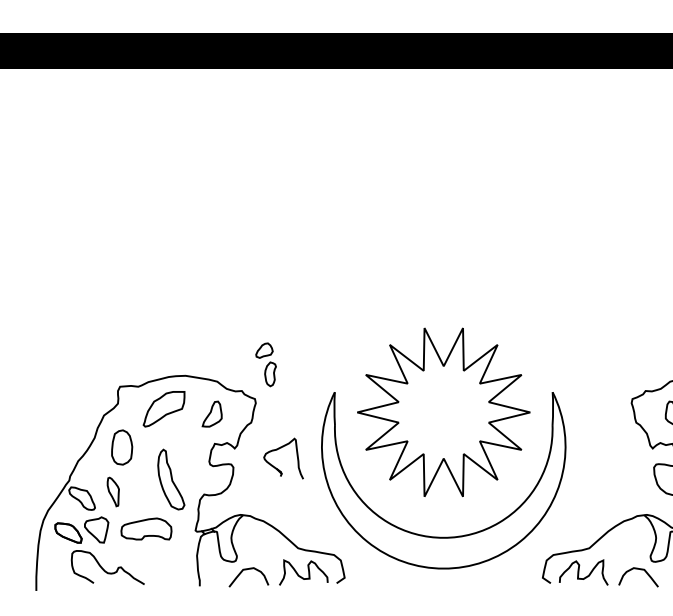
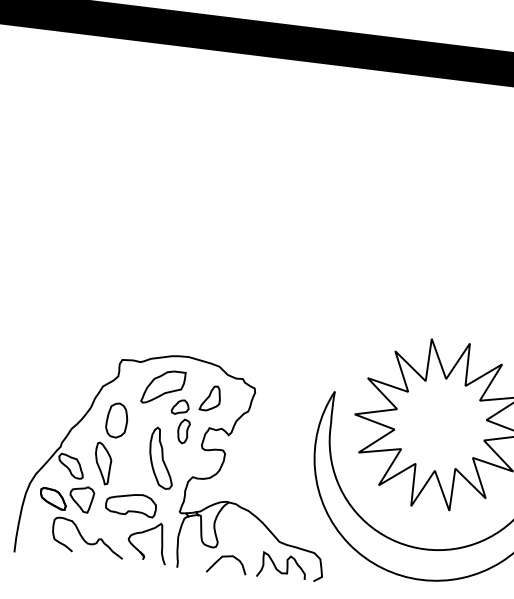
part: (265, 364) -> (179, 421), moved
part: (279, 449) -> (144, 532), moved
part: (113, 491) -> (103, 463), size x1.43

